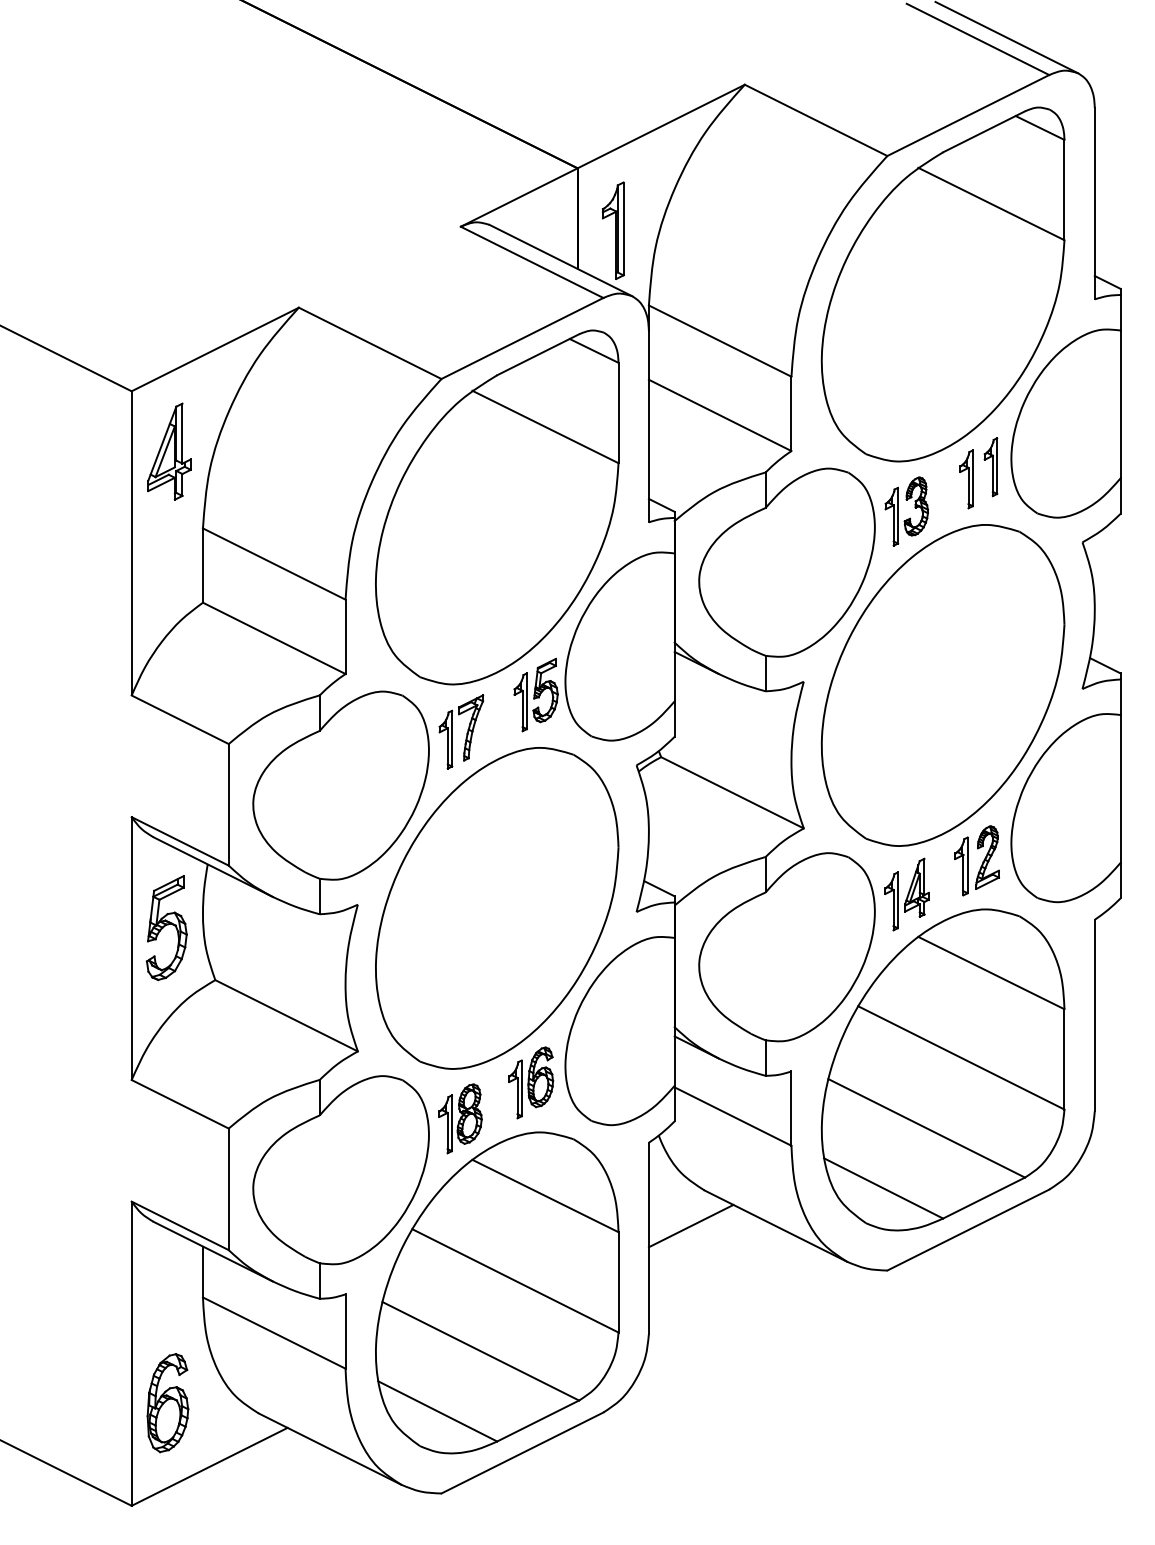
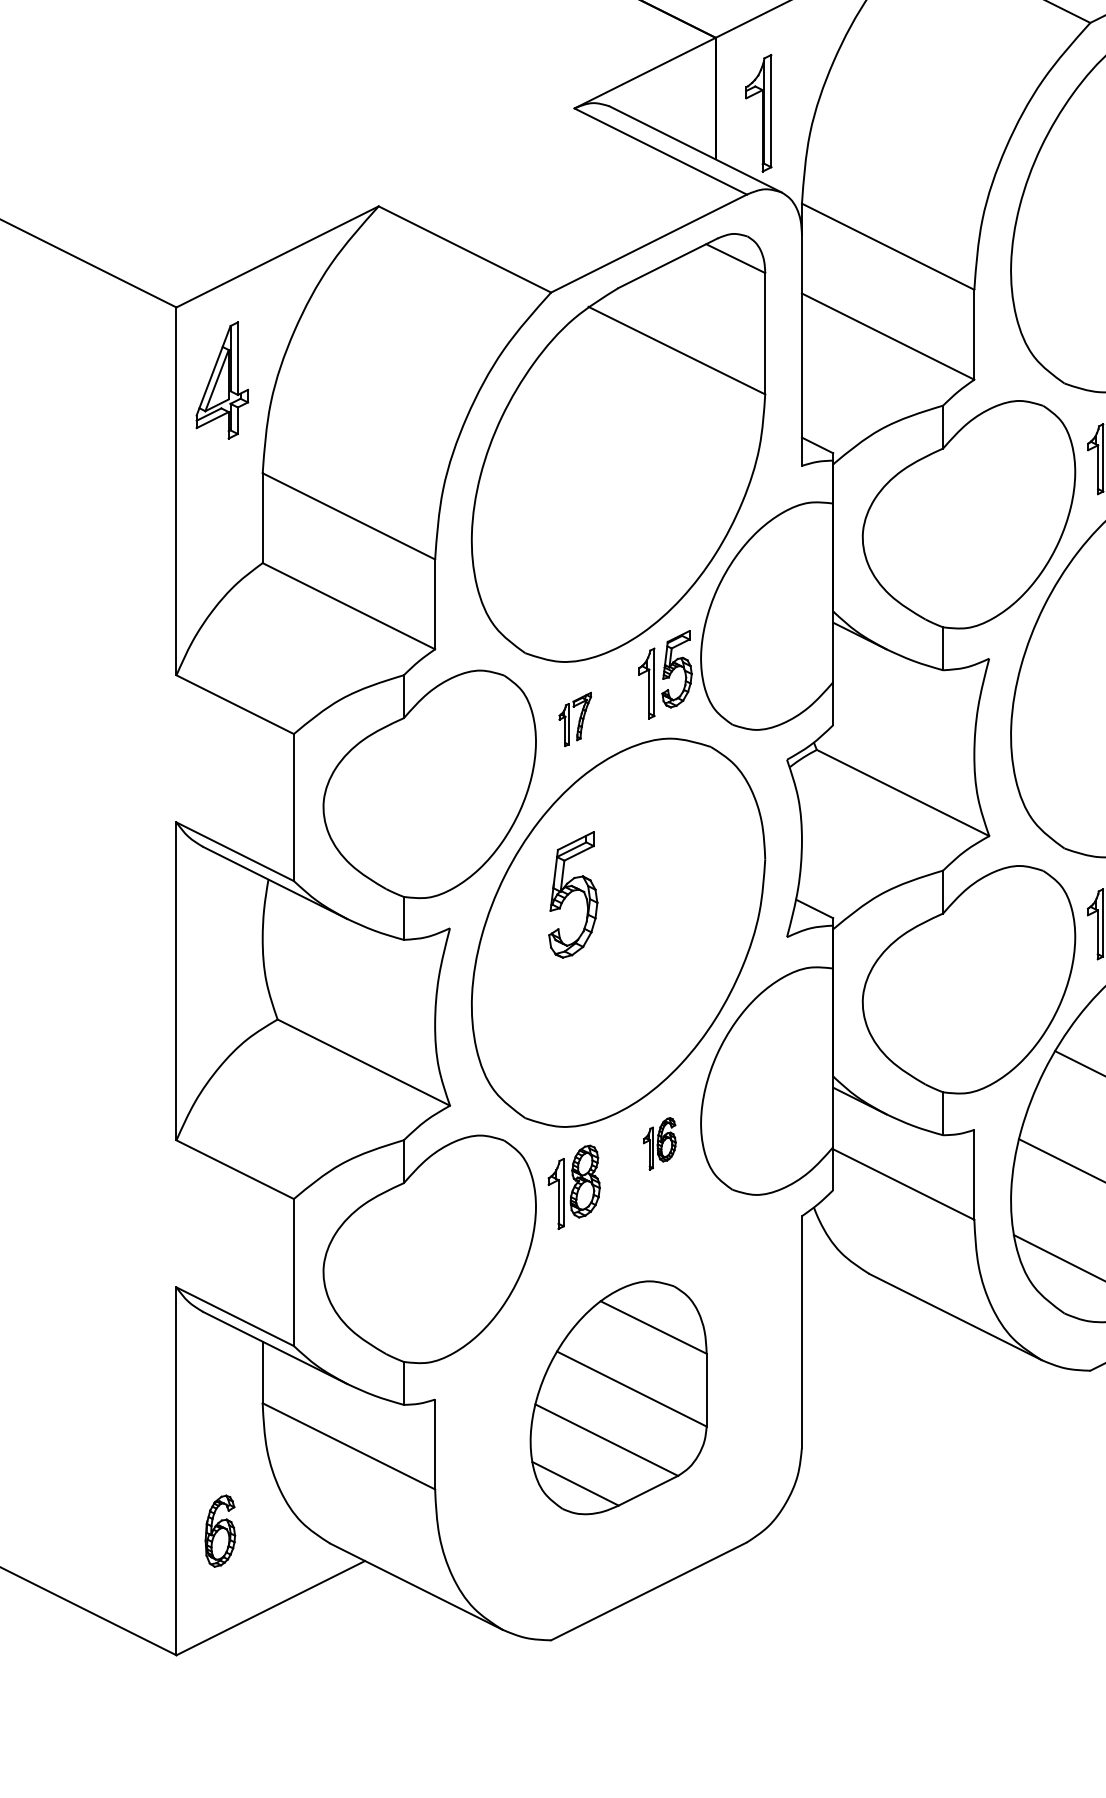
part: (461, 731) -> (575, 718), size x0.6
part: (166, 928) -> (572, 895), moved
part: (531, 1082) -> (659, 1143), size x0.6
line: (690, 1225) -> (852, 1316), removed
part: (497, 1292) -> (618, 1397), size x0.6
part: (167, 1403) -> (219, 1531), size x0.6

